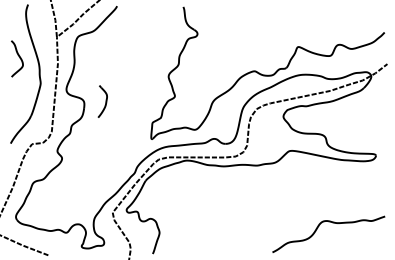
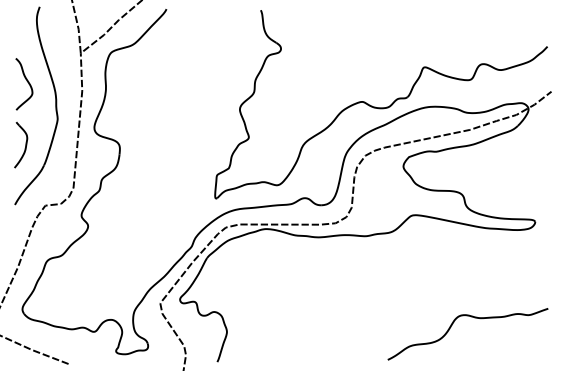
part: (103, 101) -> (21, 145), moved

